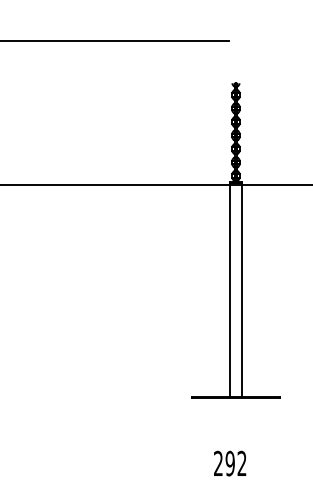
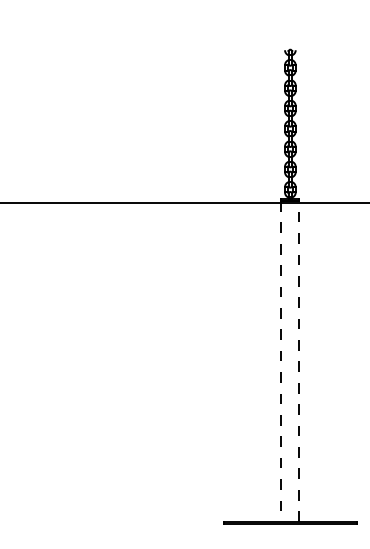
line: (229, 290) -> (280, 362), solid -> dashed
line: (241, 290) -> (298, 362), solid -> dashed

